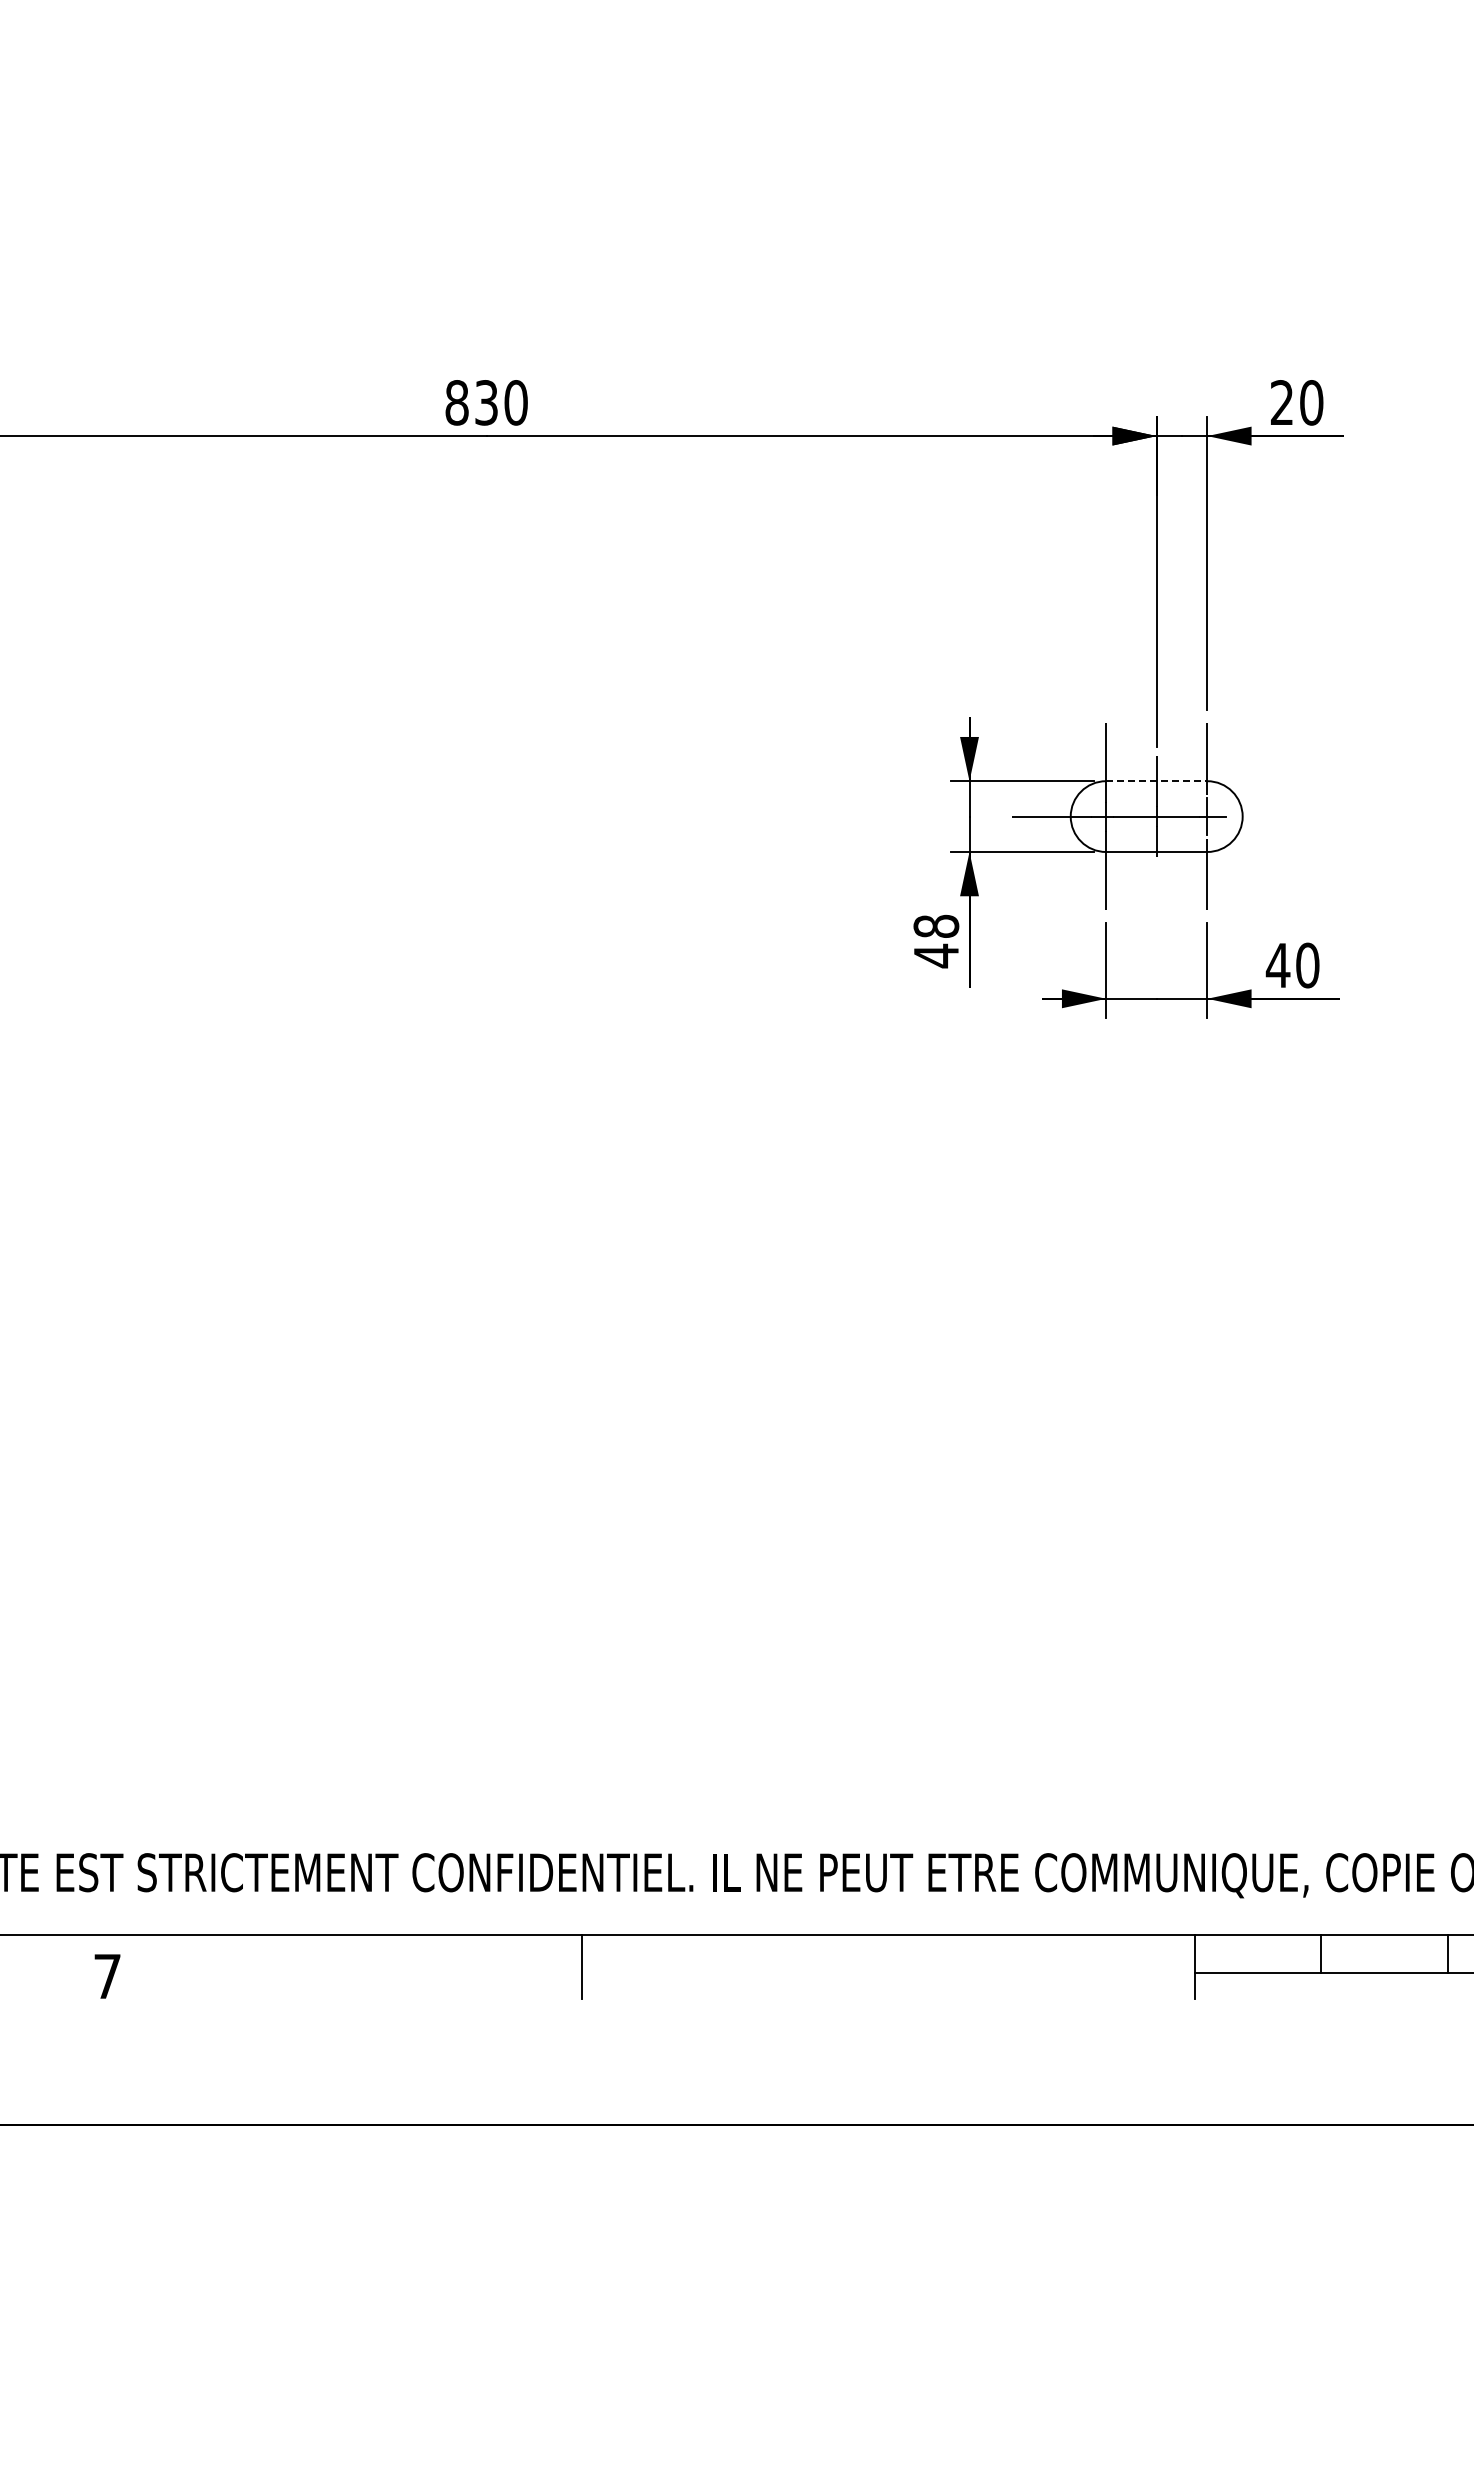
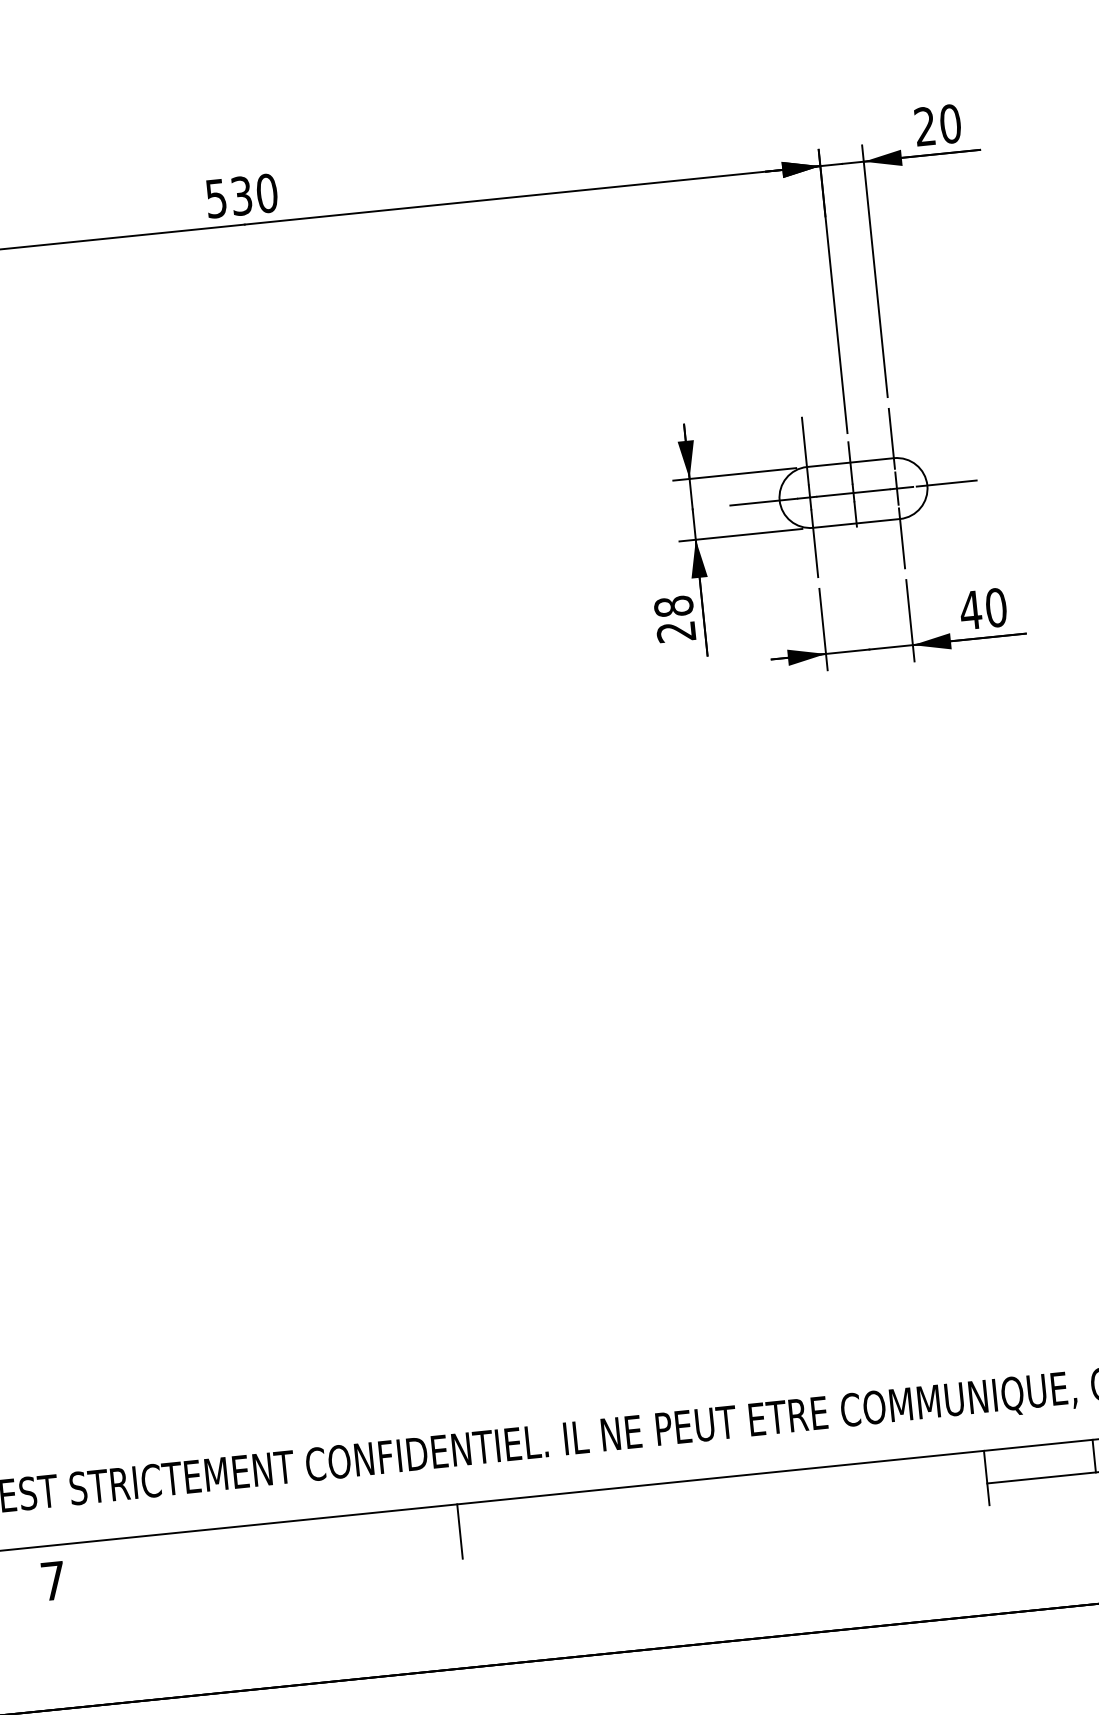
text: (456, 402) -> (215, 198), 830 -> 530
line: (1156, 781) -> (850, 462), dashed -> solid
line: (1265, 816) -> (946, 483), added
text: (935, 955) -> (675, 631), 48 -> 28

